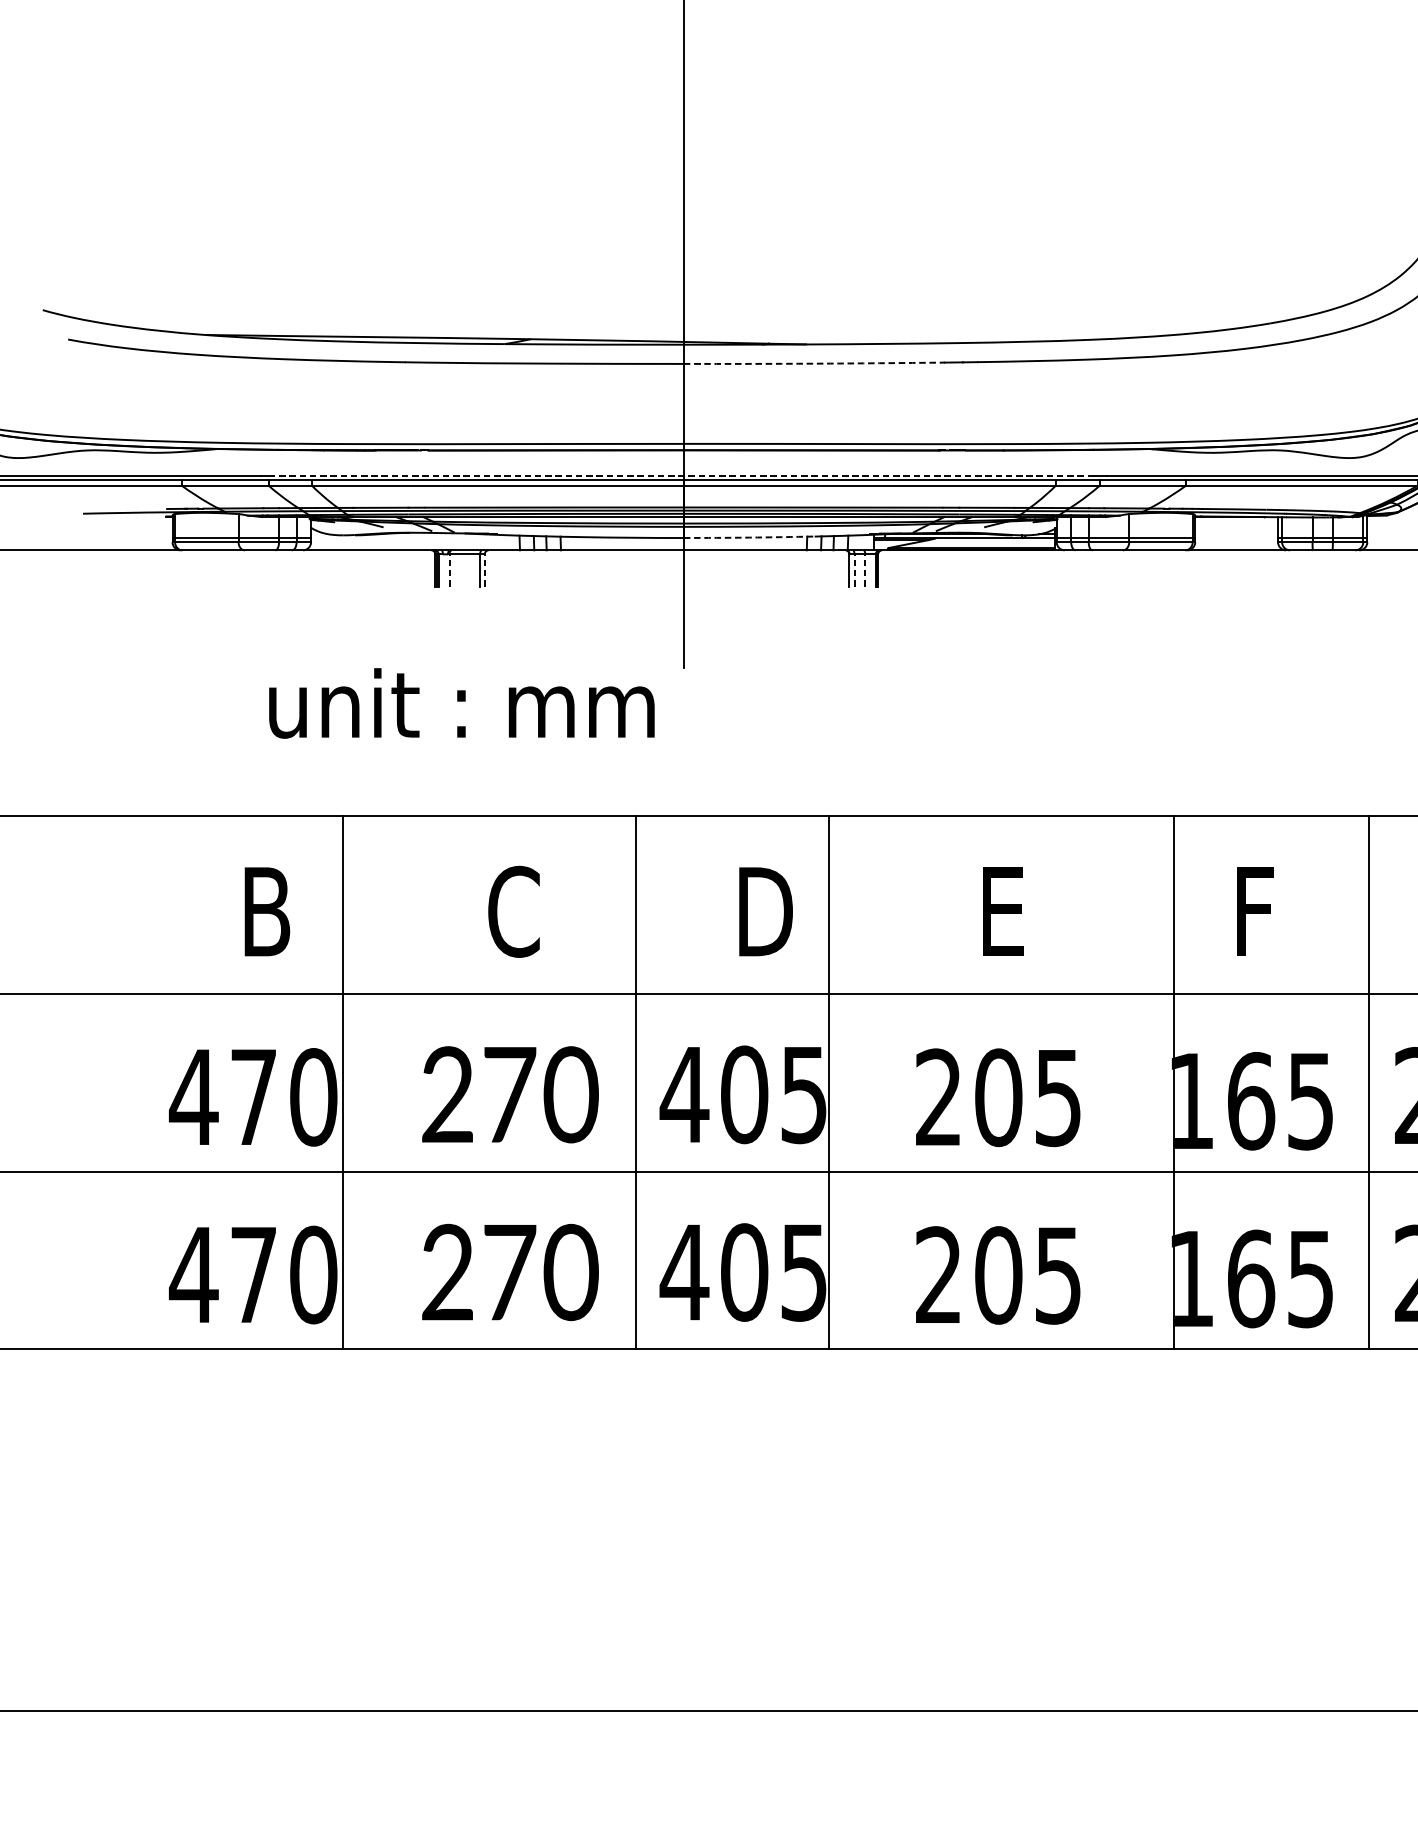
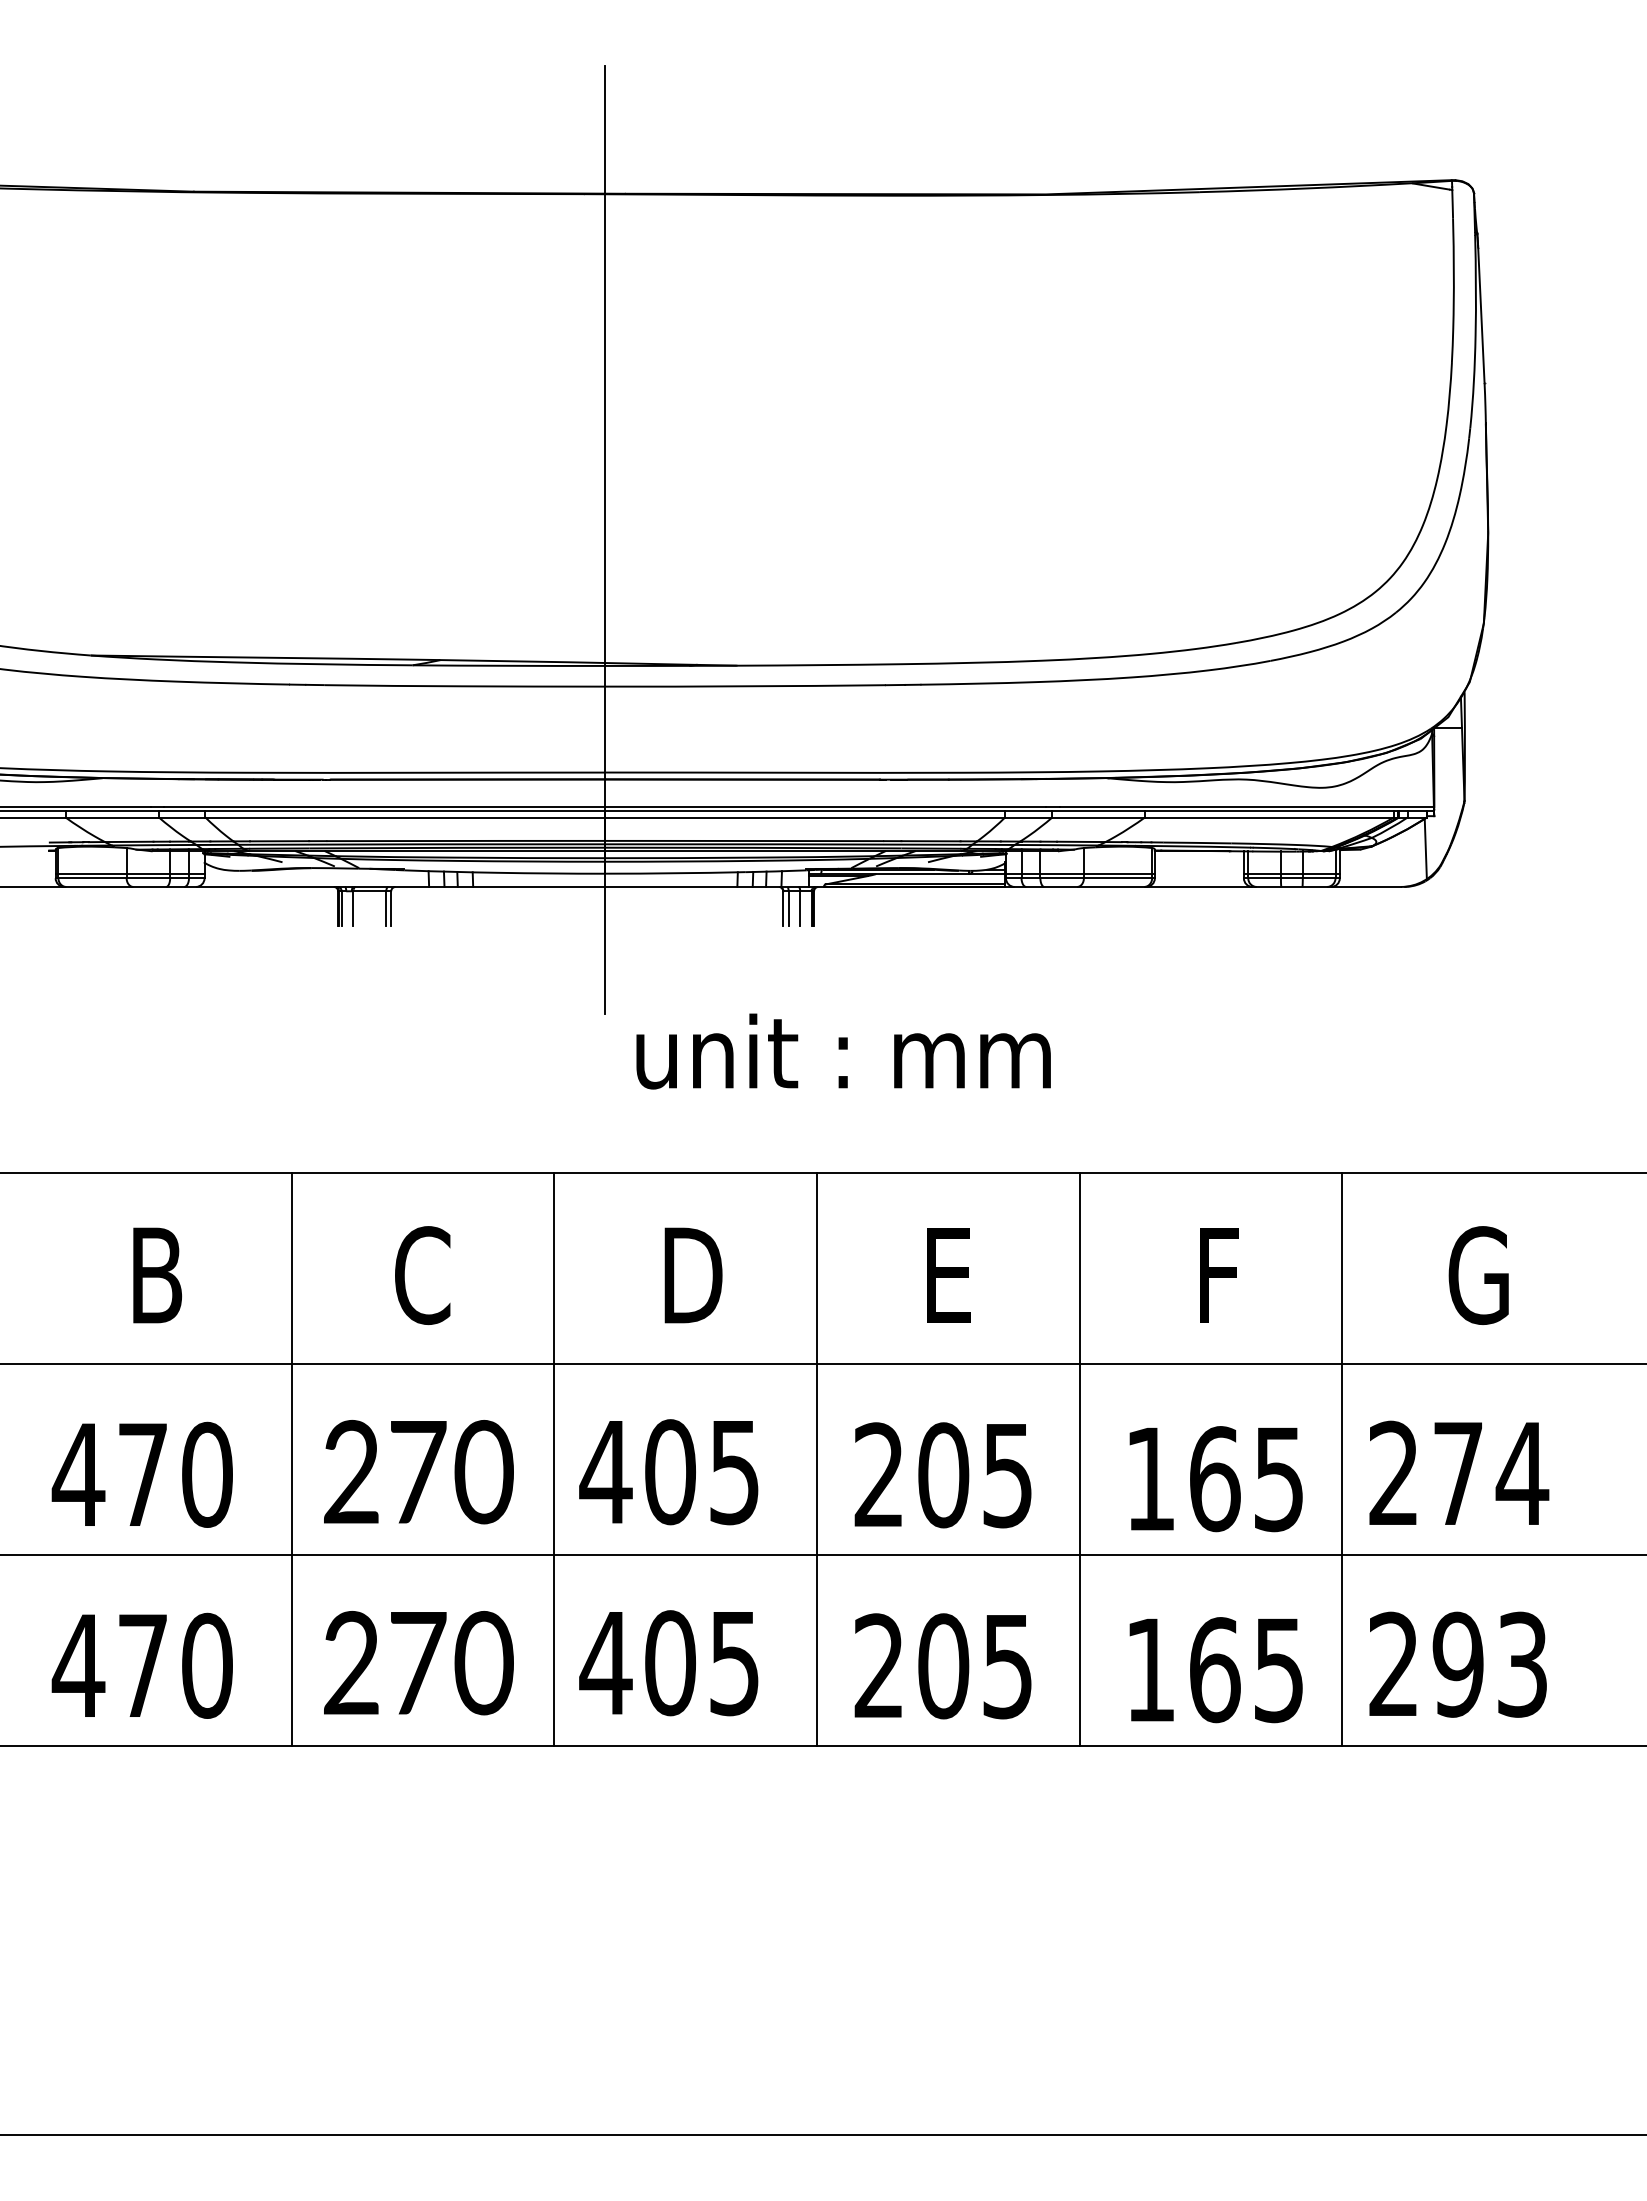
arc: (814, 363) -> (745, 686), dashed -> solid
line: (683, 475) -> (604, 806), dashed -> solid
arc: (749, 537) -> (675, 873), dashed -> solid
line: (449, 570) -> (353, 908), dashed -> solid
line: (484, 570) -> (391, 908), dashed -> solid
line: (854, 570) -> (788, 908), dashed -> solid
line: (865, 570) -> (800, 908), dashed -> solid
text: (461, 703) -> (843, 1051), moved
line: (342, 1082) -> (291, 1458), moved
line: (828, 1082) -> (816, 1458), moved
line: (1173, 1082) -> (1079, 1458), moved

